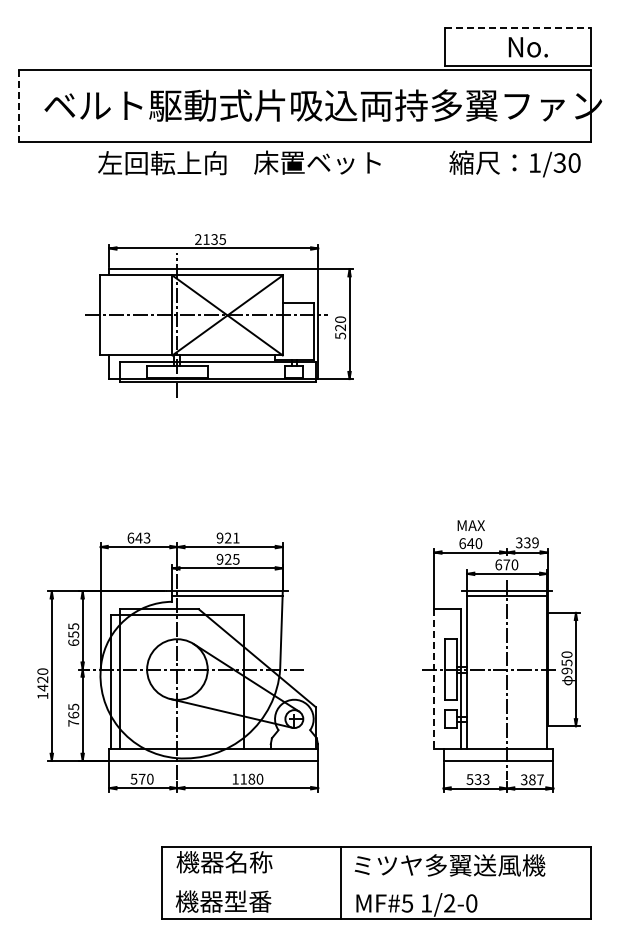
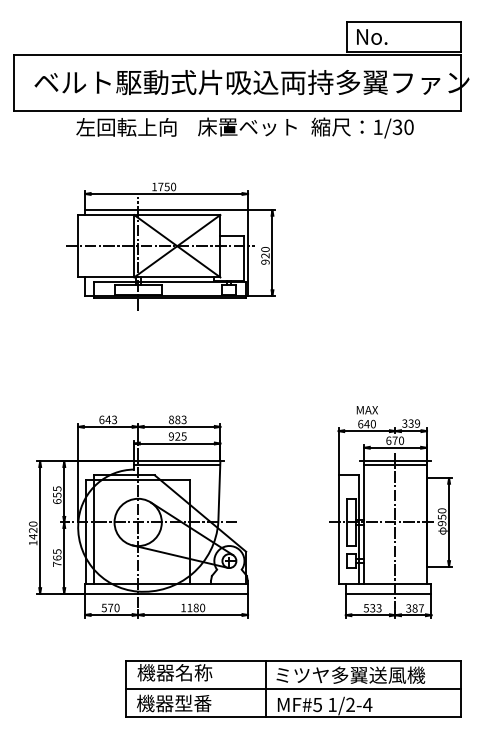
line: (518, 28) -> (404, 22), dashed -> solid
text: (527, 47) -> (371, 37), moved
line: (18, 106) -> (14, 83), dashed -> solid
text: (514, 163) -> (362, 127), moved
text: (210, 239) -> (163, 186), 2135 -> 1750
text: (340, 335) -> (265, 261), 520 -> 920
text: (227, 537) -> (177, 419), 921 -> 883
line: (434, 679) -> (338, 530), dashed -> solid
line: (376, 882) -> (293, 688), added
text: (471, 903) -> (367, 704), 1/2-0 -> 1/2-4

